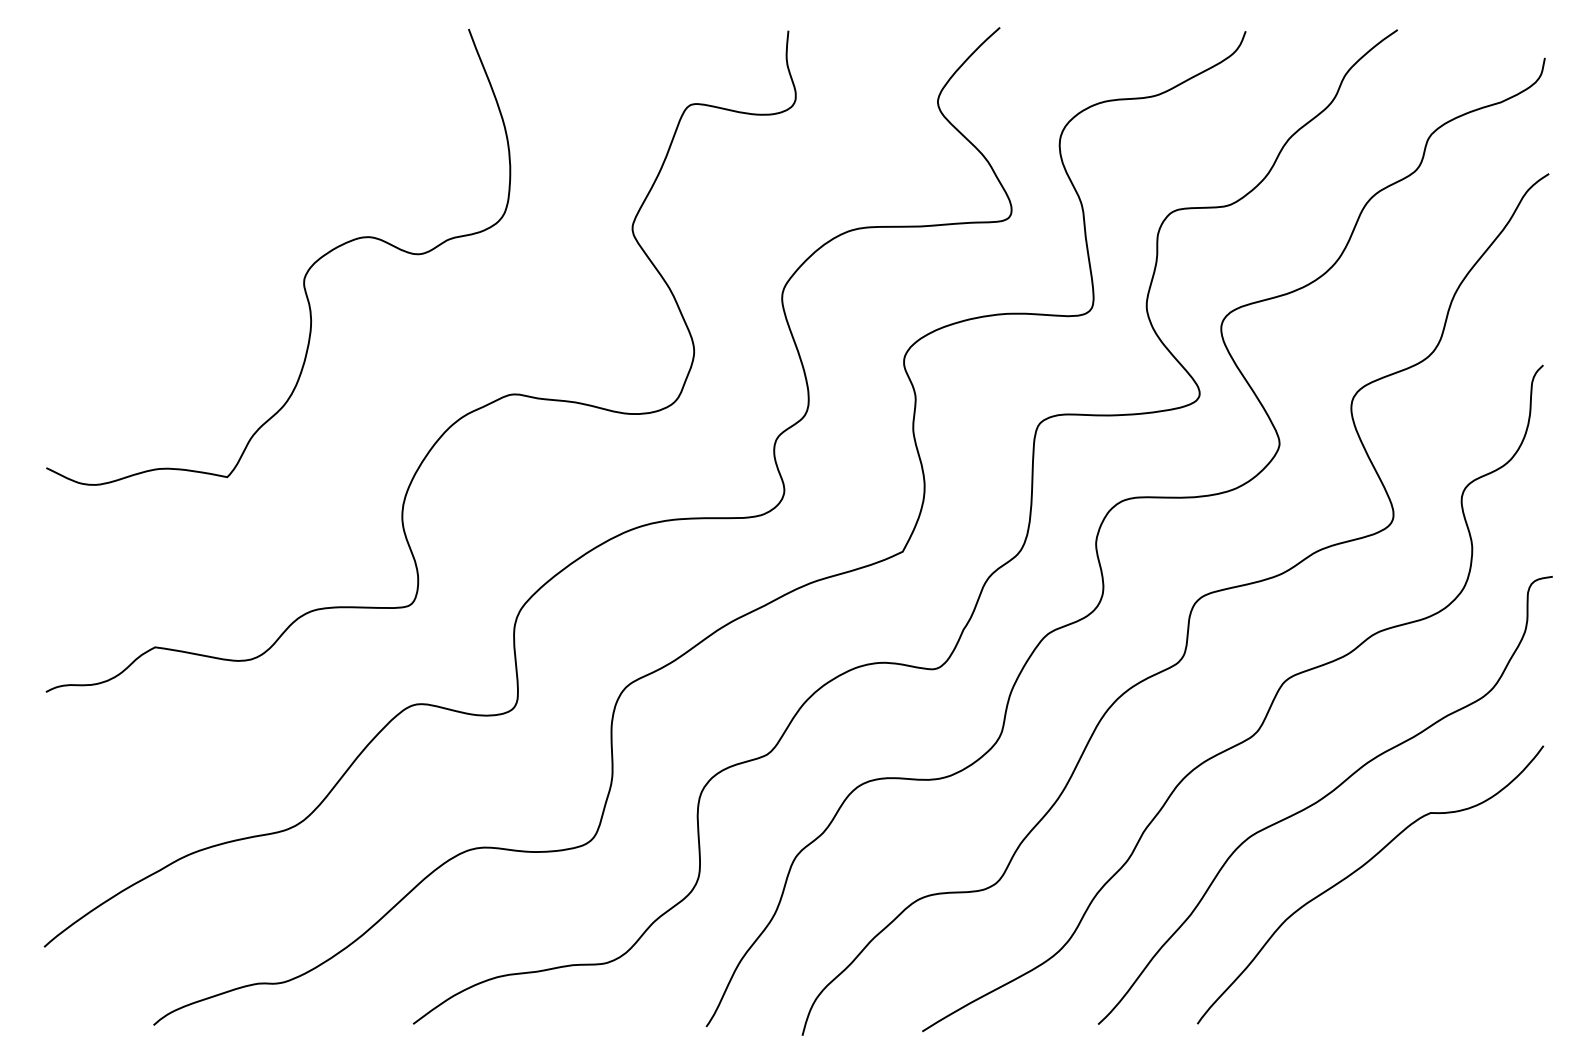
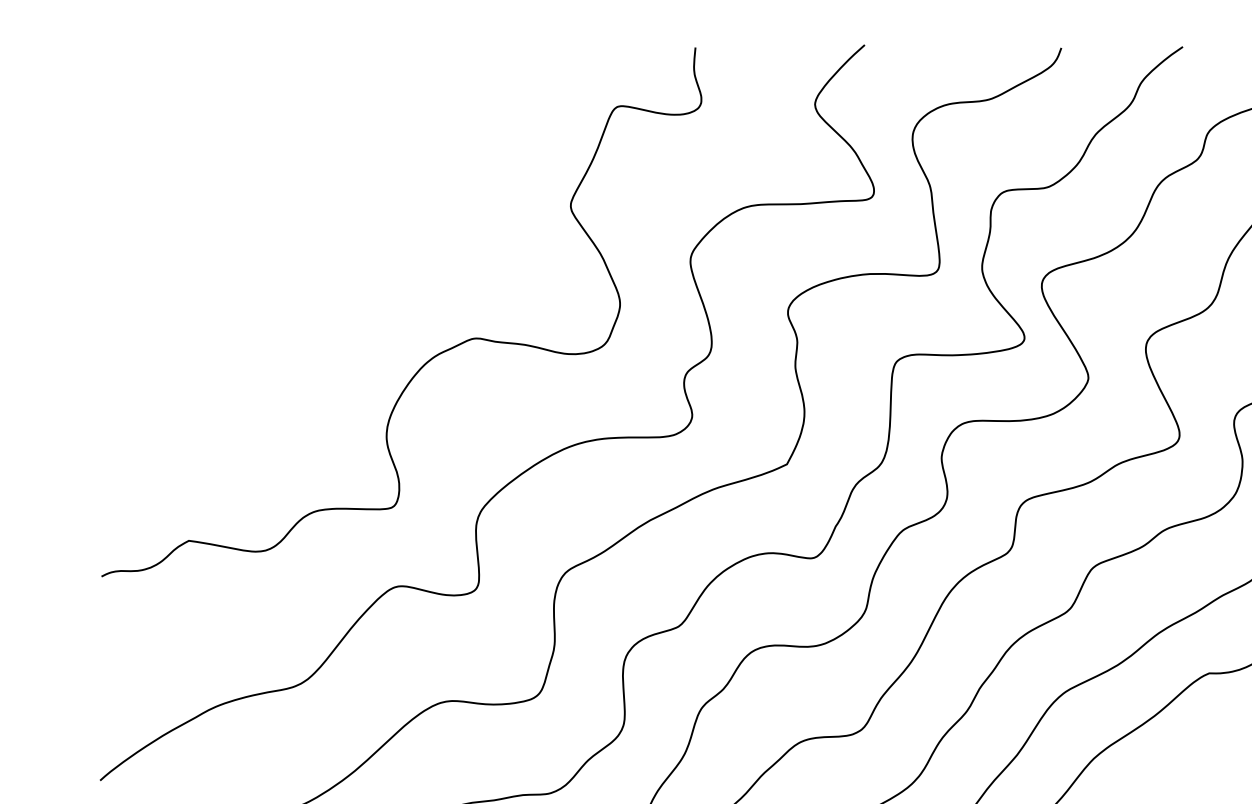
curve: (306, 271) -> (309, 240), removed

